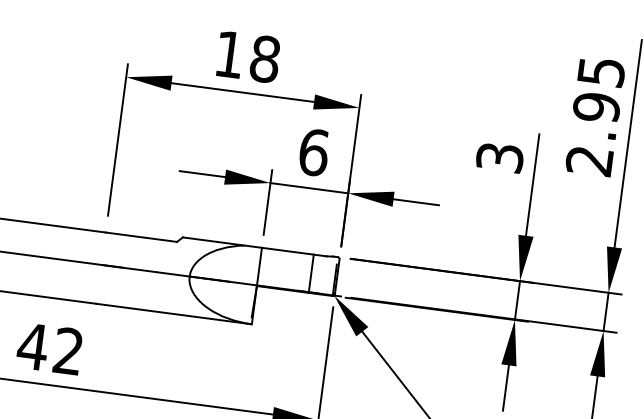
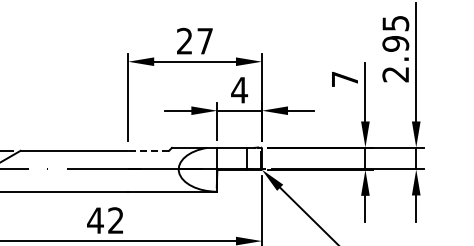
text: (248, 55) -> (195, 40), 18 -> 27
text: (313, 151) -> (239, 89), 6 -> 4
text: (499, 157) -> (344, 79), 3 -> 7
line: (141, 236) -> (148, 150), solid -> dashed

